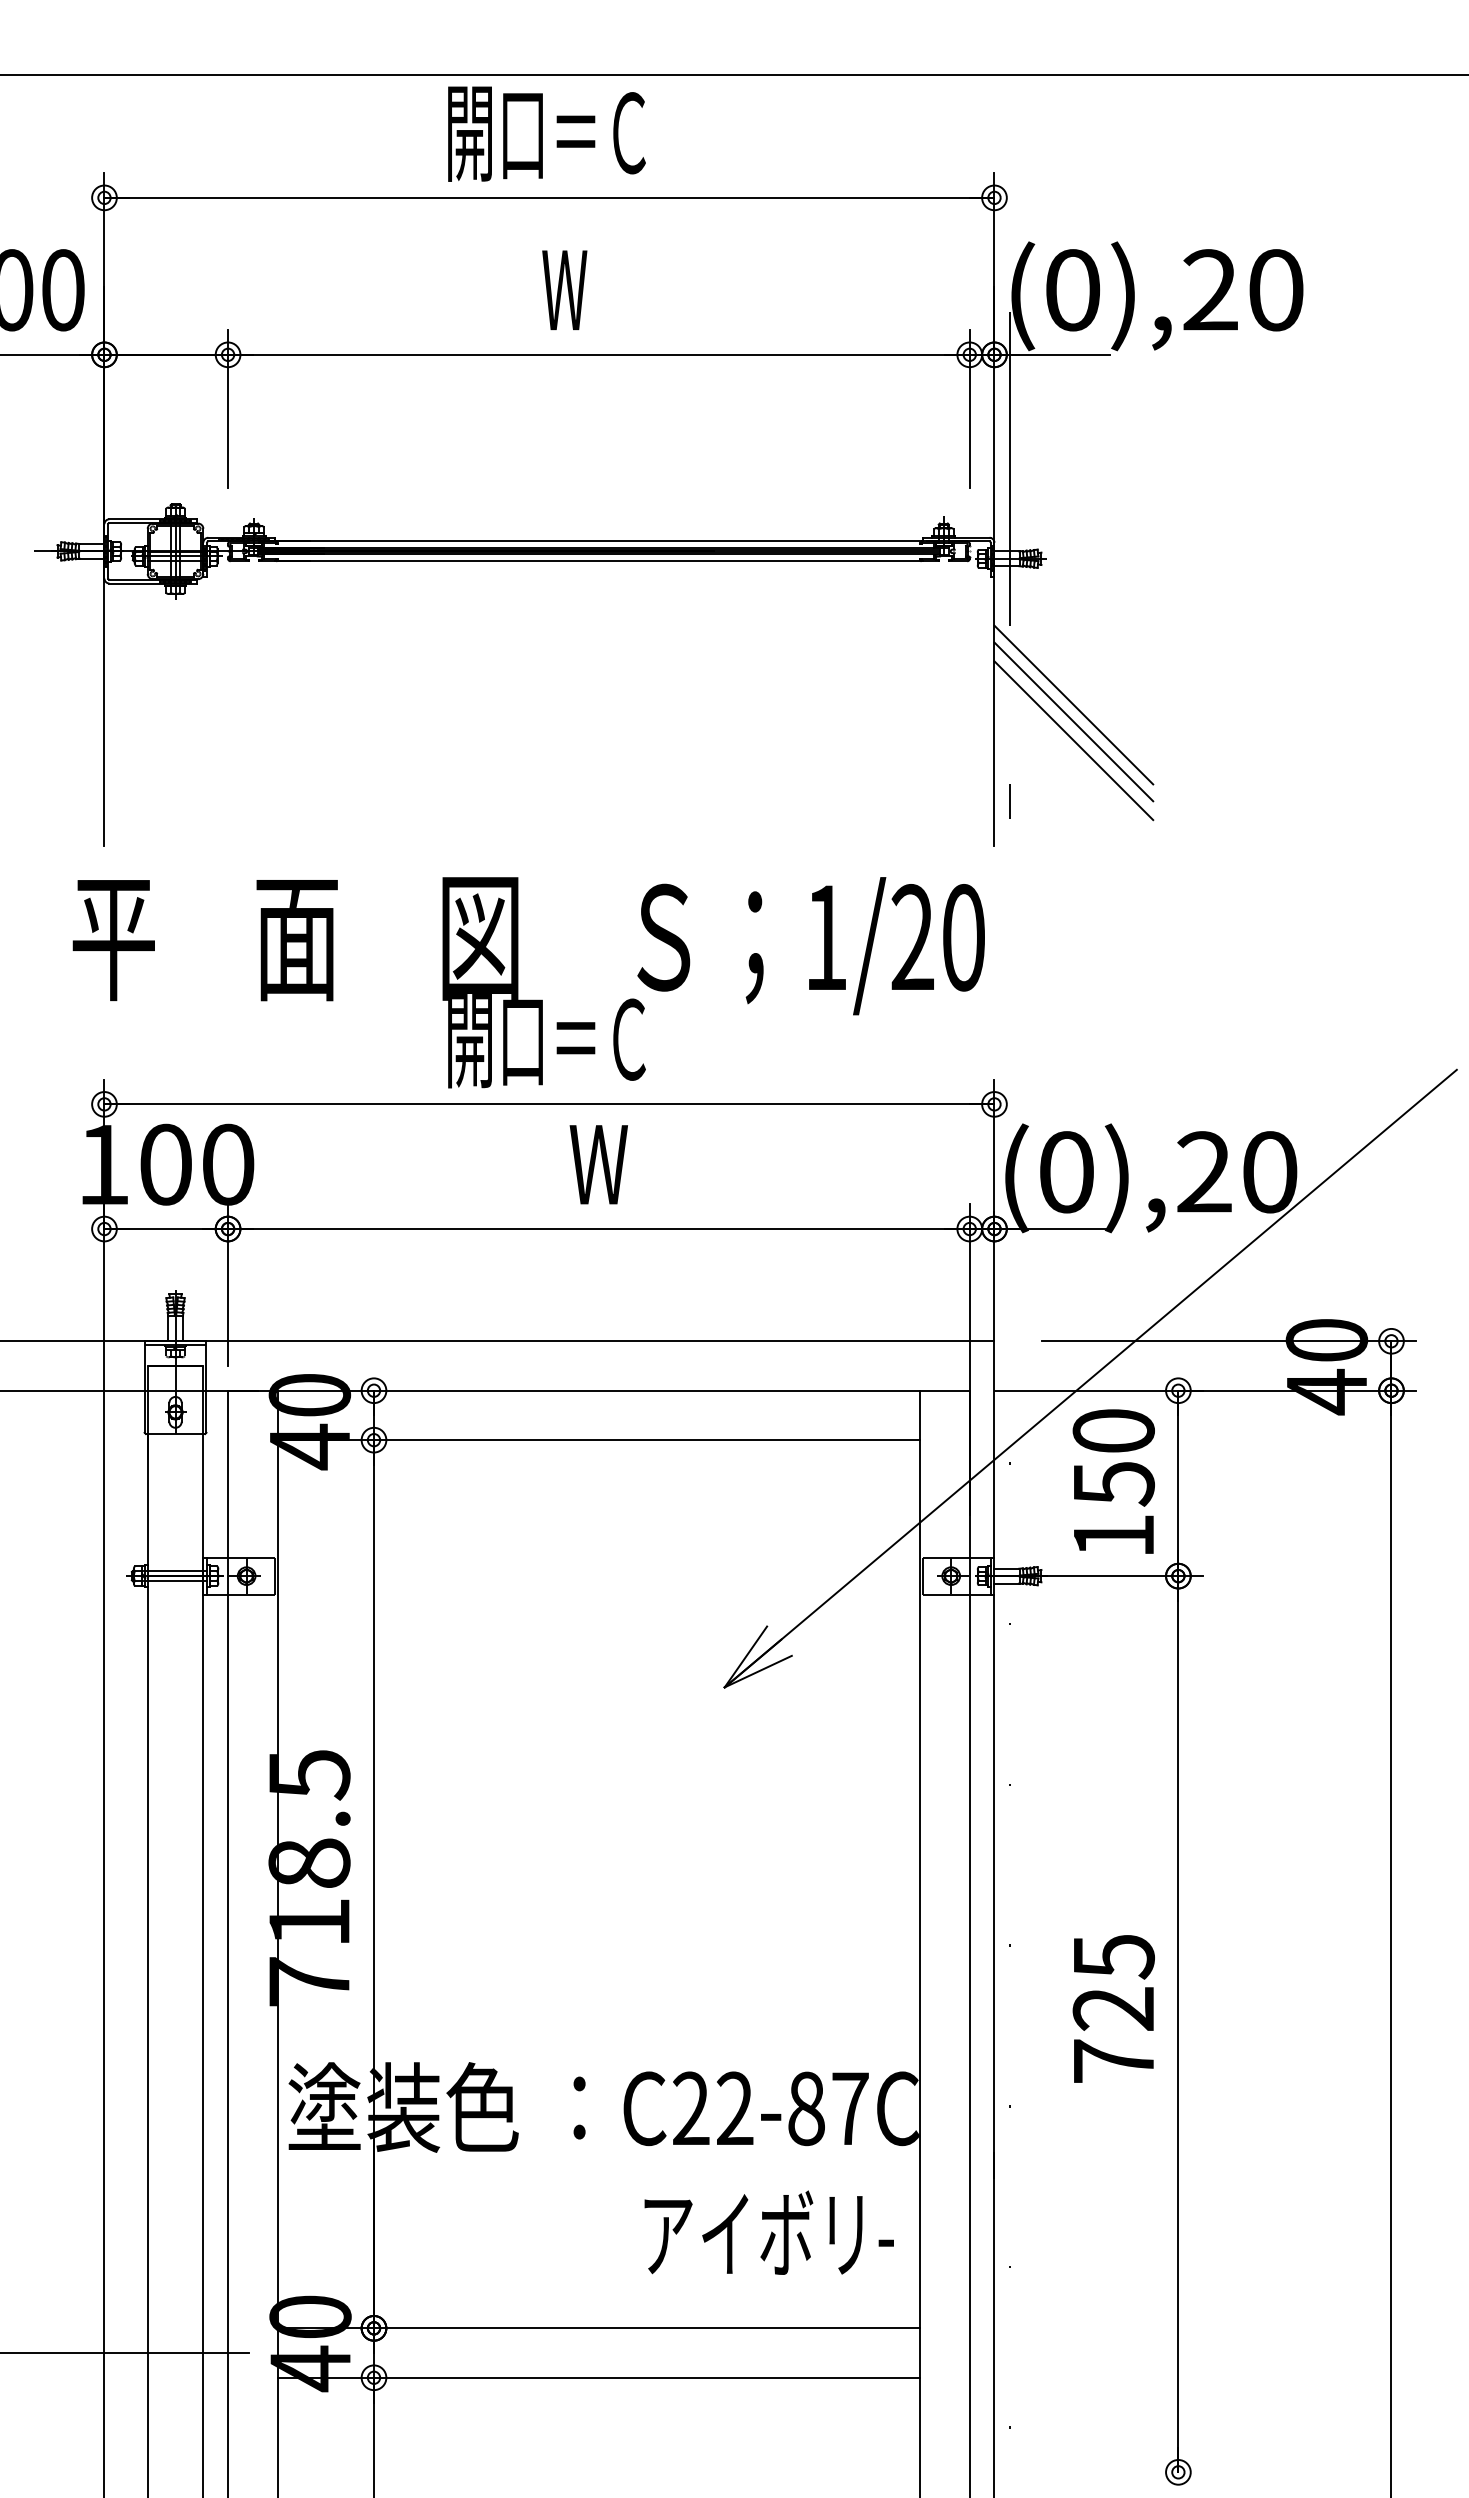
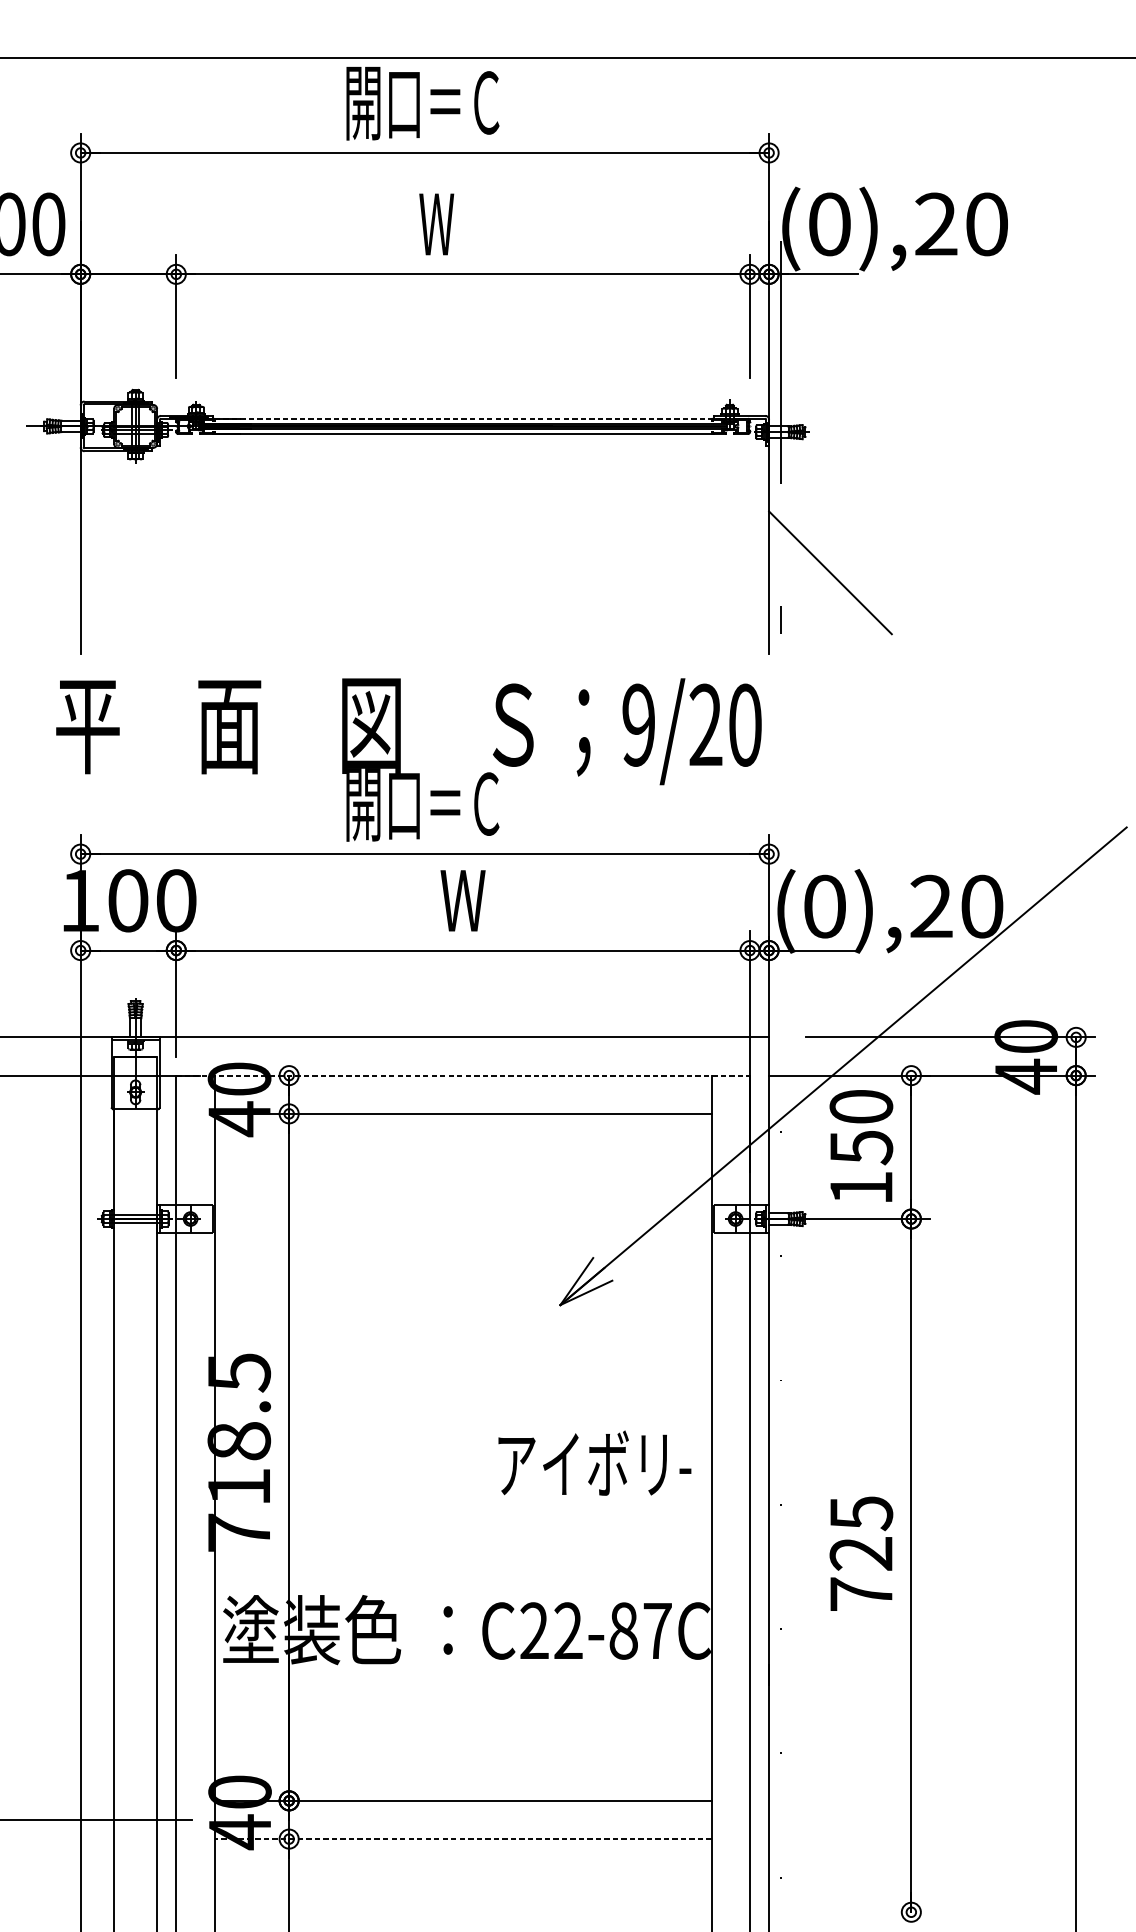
line: (598, 541) -> (462, 418), solid -> dashed
line: (1073, 704) -> (830, 544), removed
line: (1073, 721) -> (830, 557), removed
text: (825, 937) -> (638, 725), 1/20 -> 9/20
line: (598, 1390) -> (462, 1075), solid -> dashed
text: (768, 2232) -> (594, 1462), moved
line: (598, 2377) -> (462, 1838), solid -> dashed

